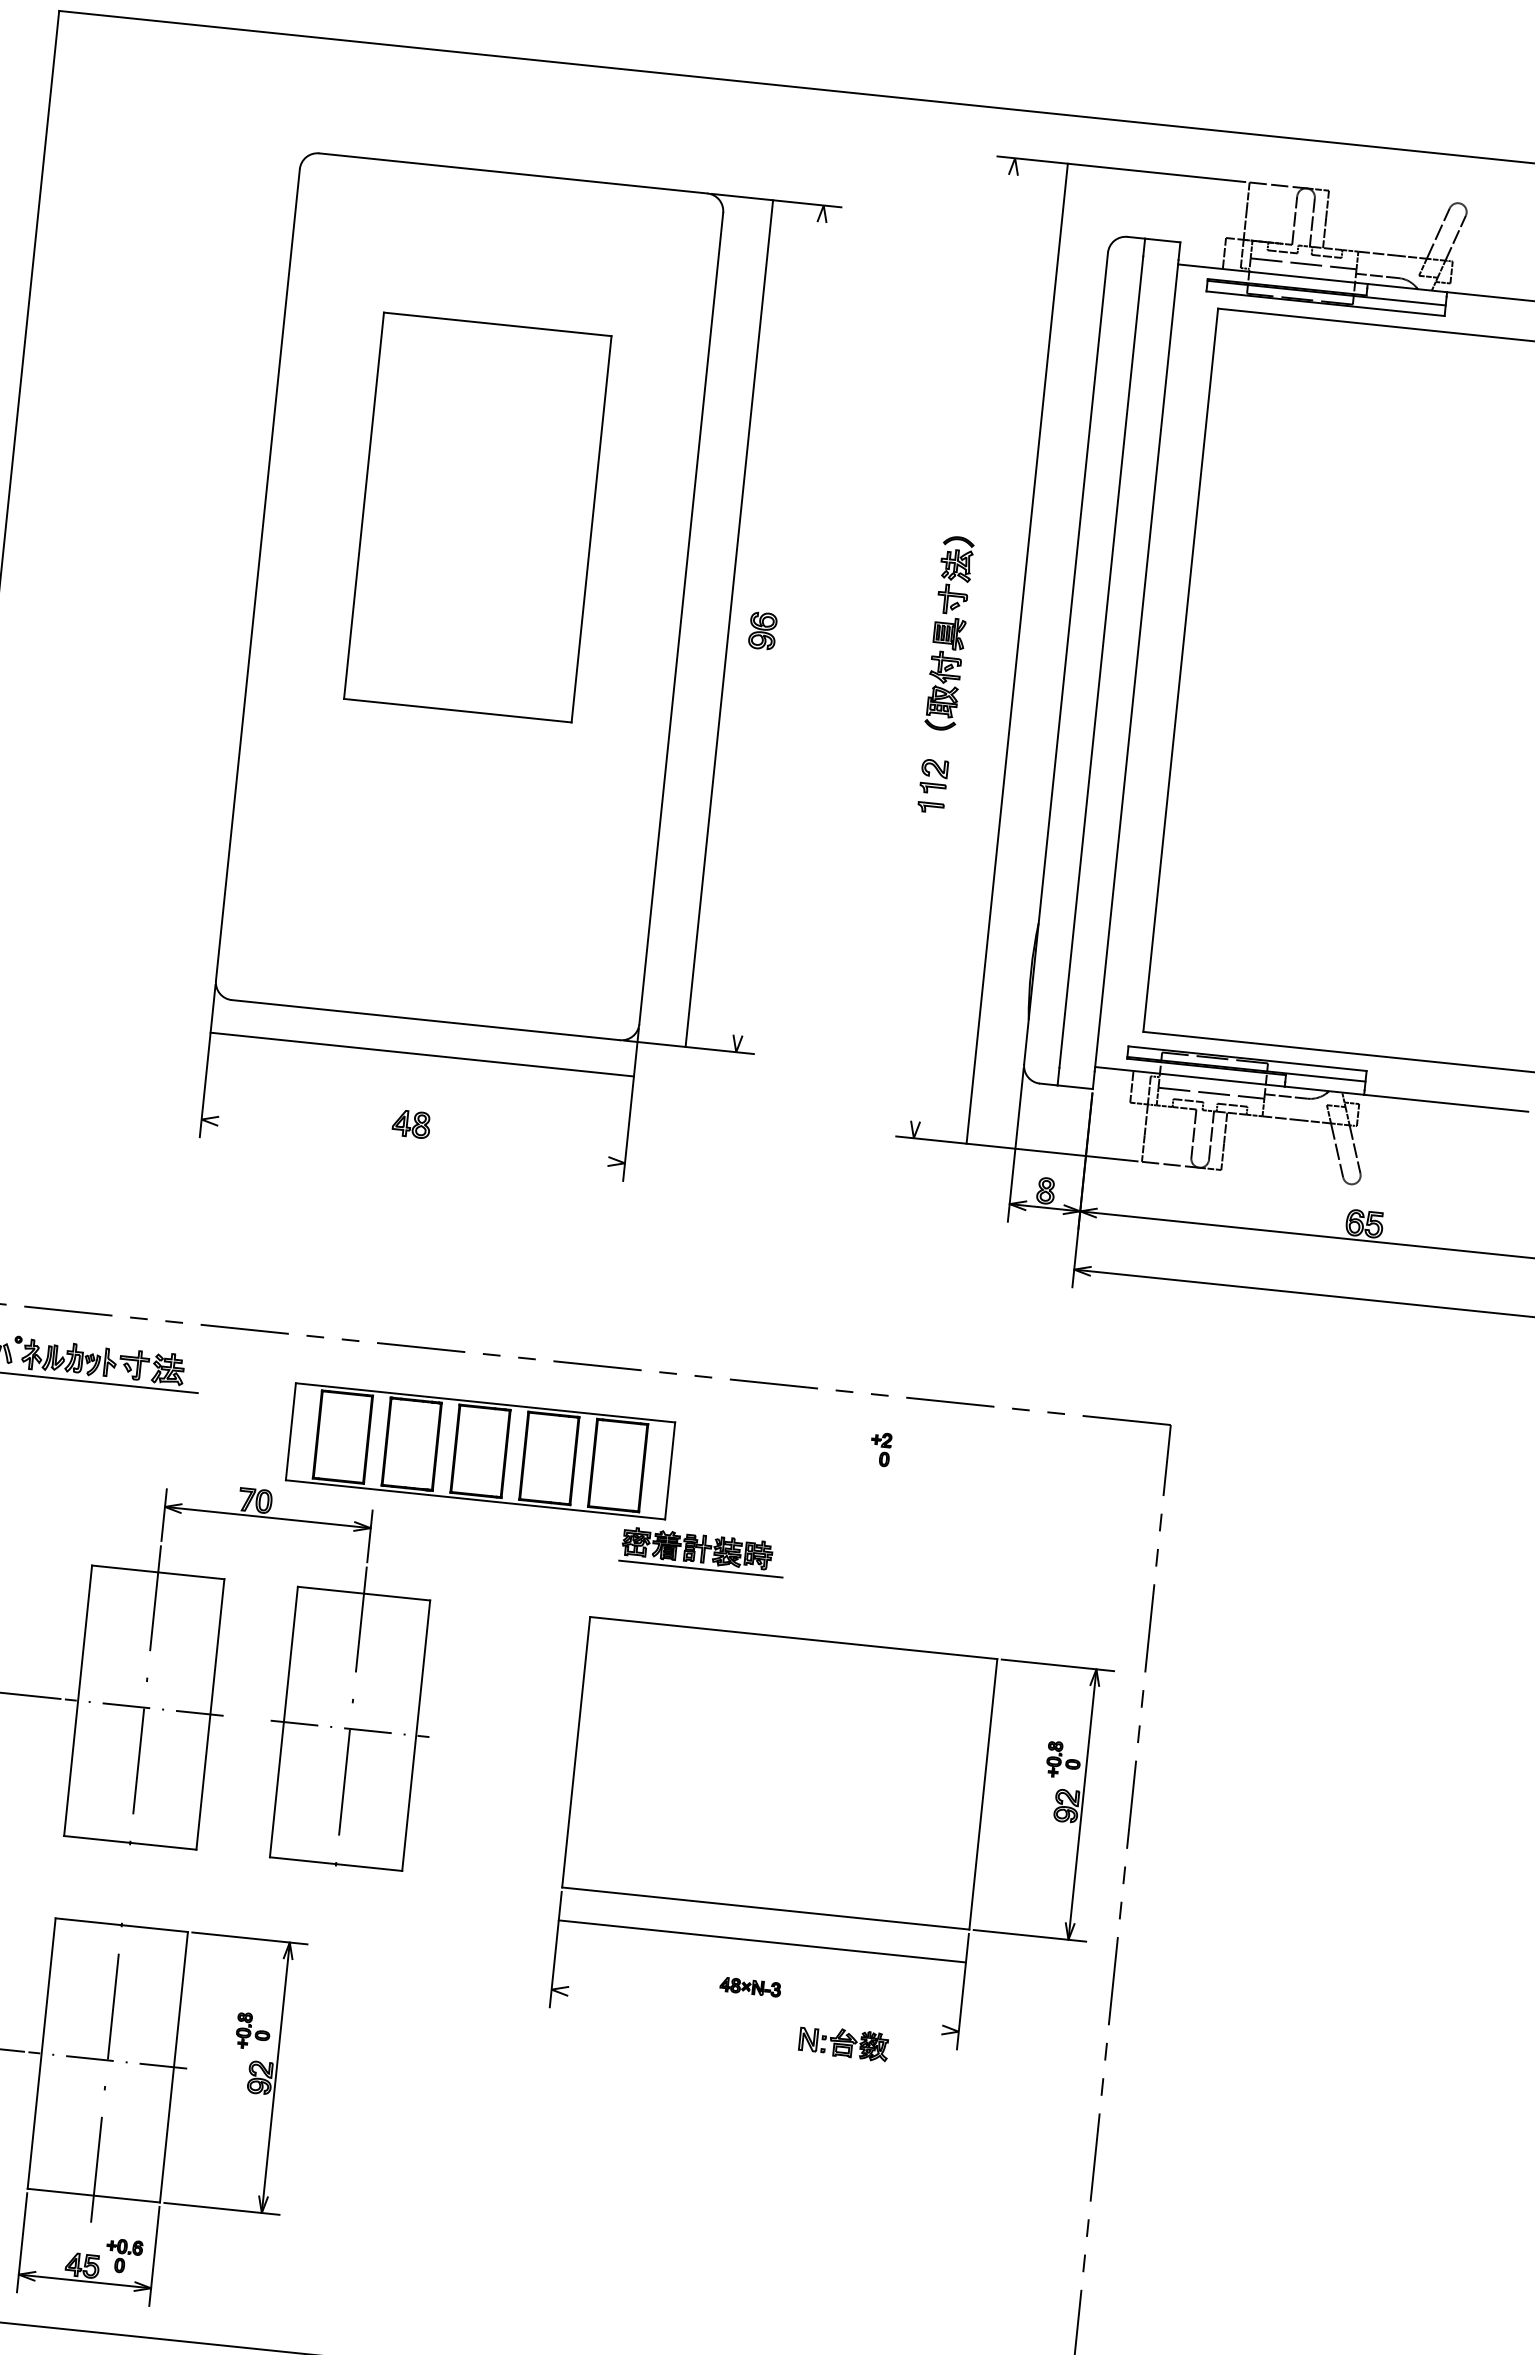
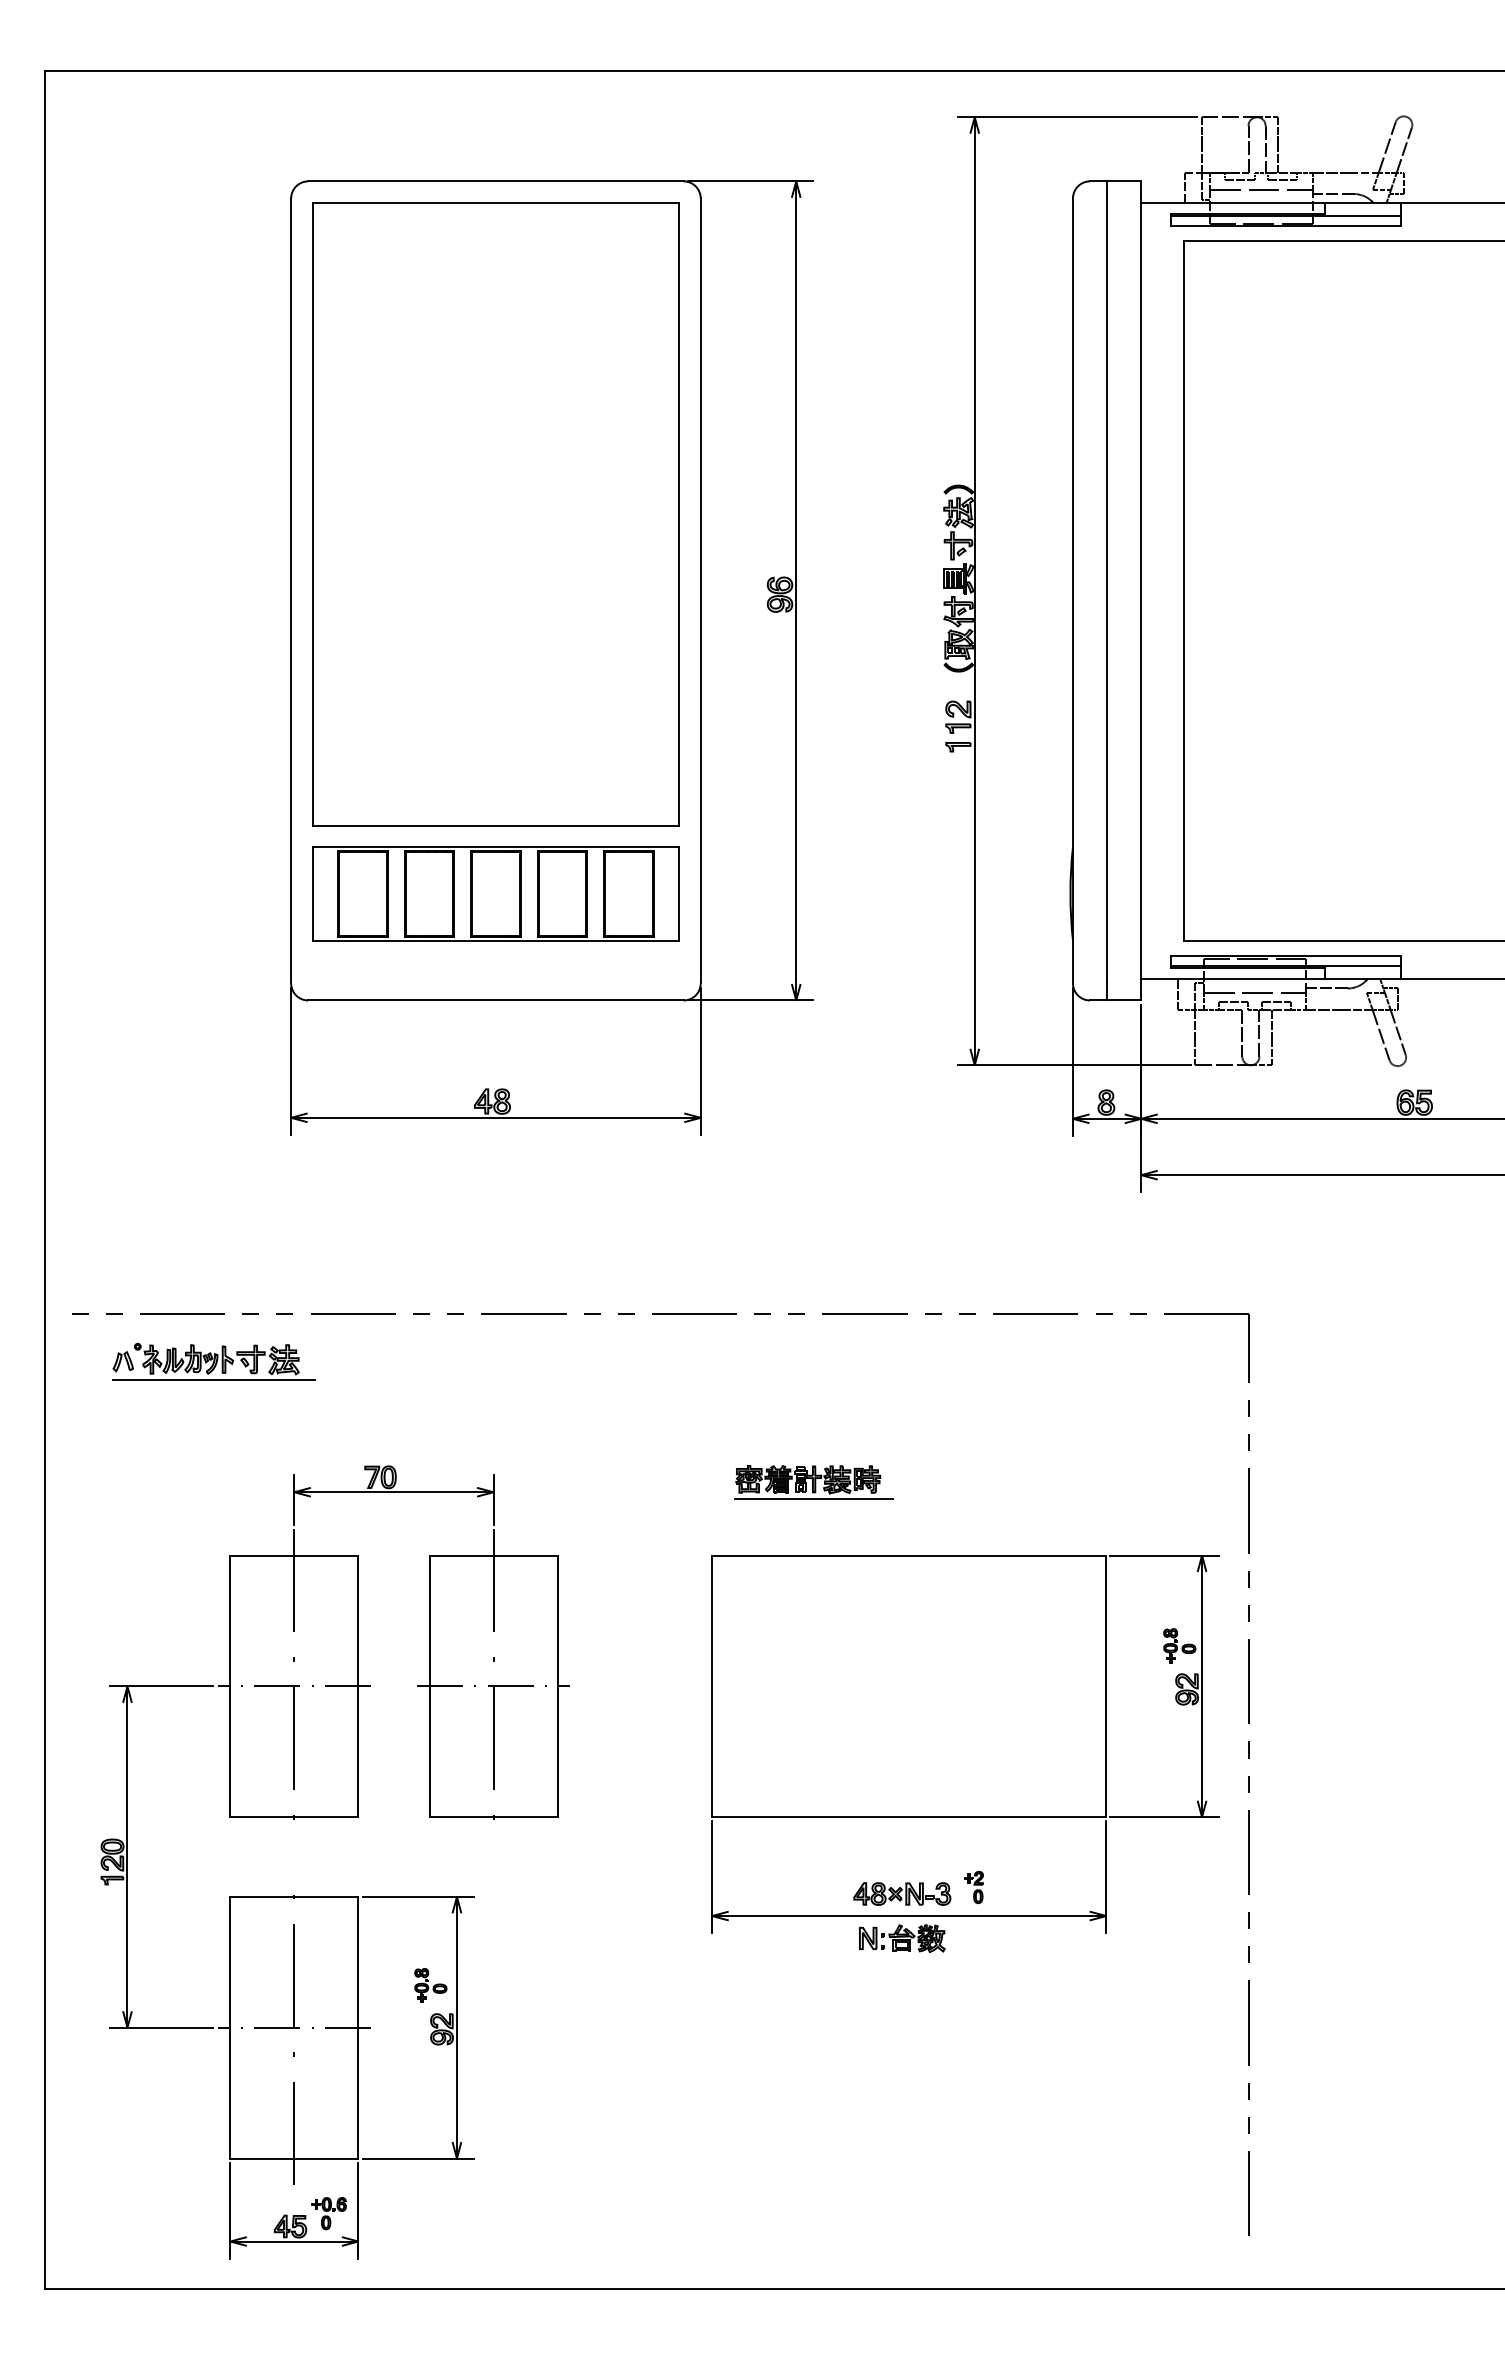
part: (477, 517) -> (495, 514), size x1.67
line: (729, 623) -> (796, 590), moved
line: (1016, 653) -> (974, 591), moved
line: (421, 1054) -> (495, 1117), moved
part: (880, 1449) -> (973, 1887), moved
part: (480, 1450) -> (495, 893), moved
line: (762, 1941) -> (909, 1916), moved
part: (750, 1986) -> (902, 1893), size x1.67
part: (844, 2043) -> (902, 1938), moved

